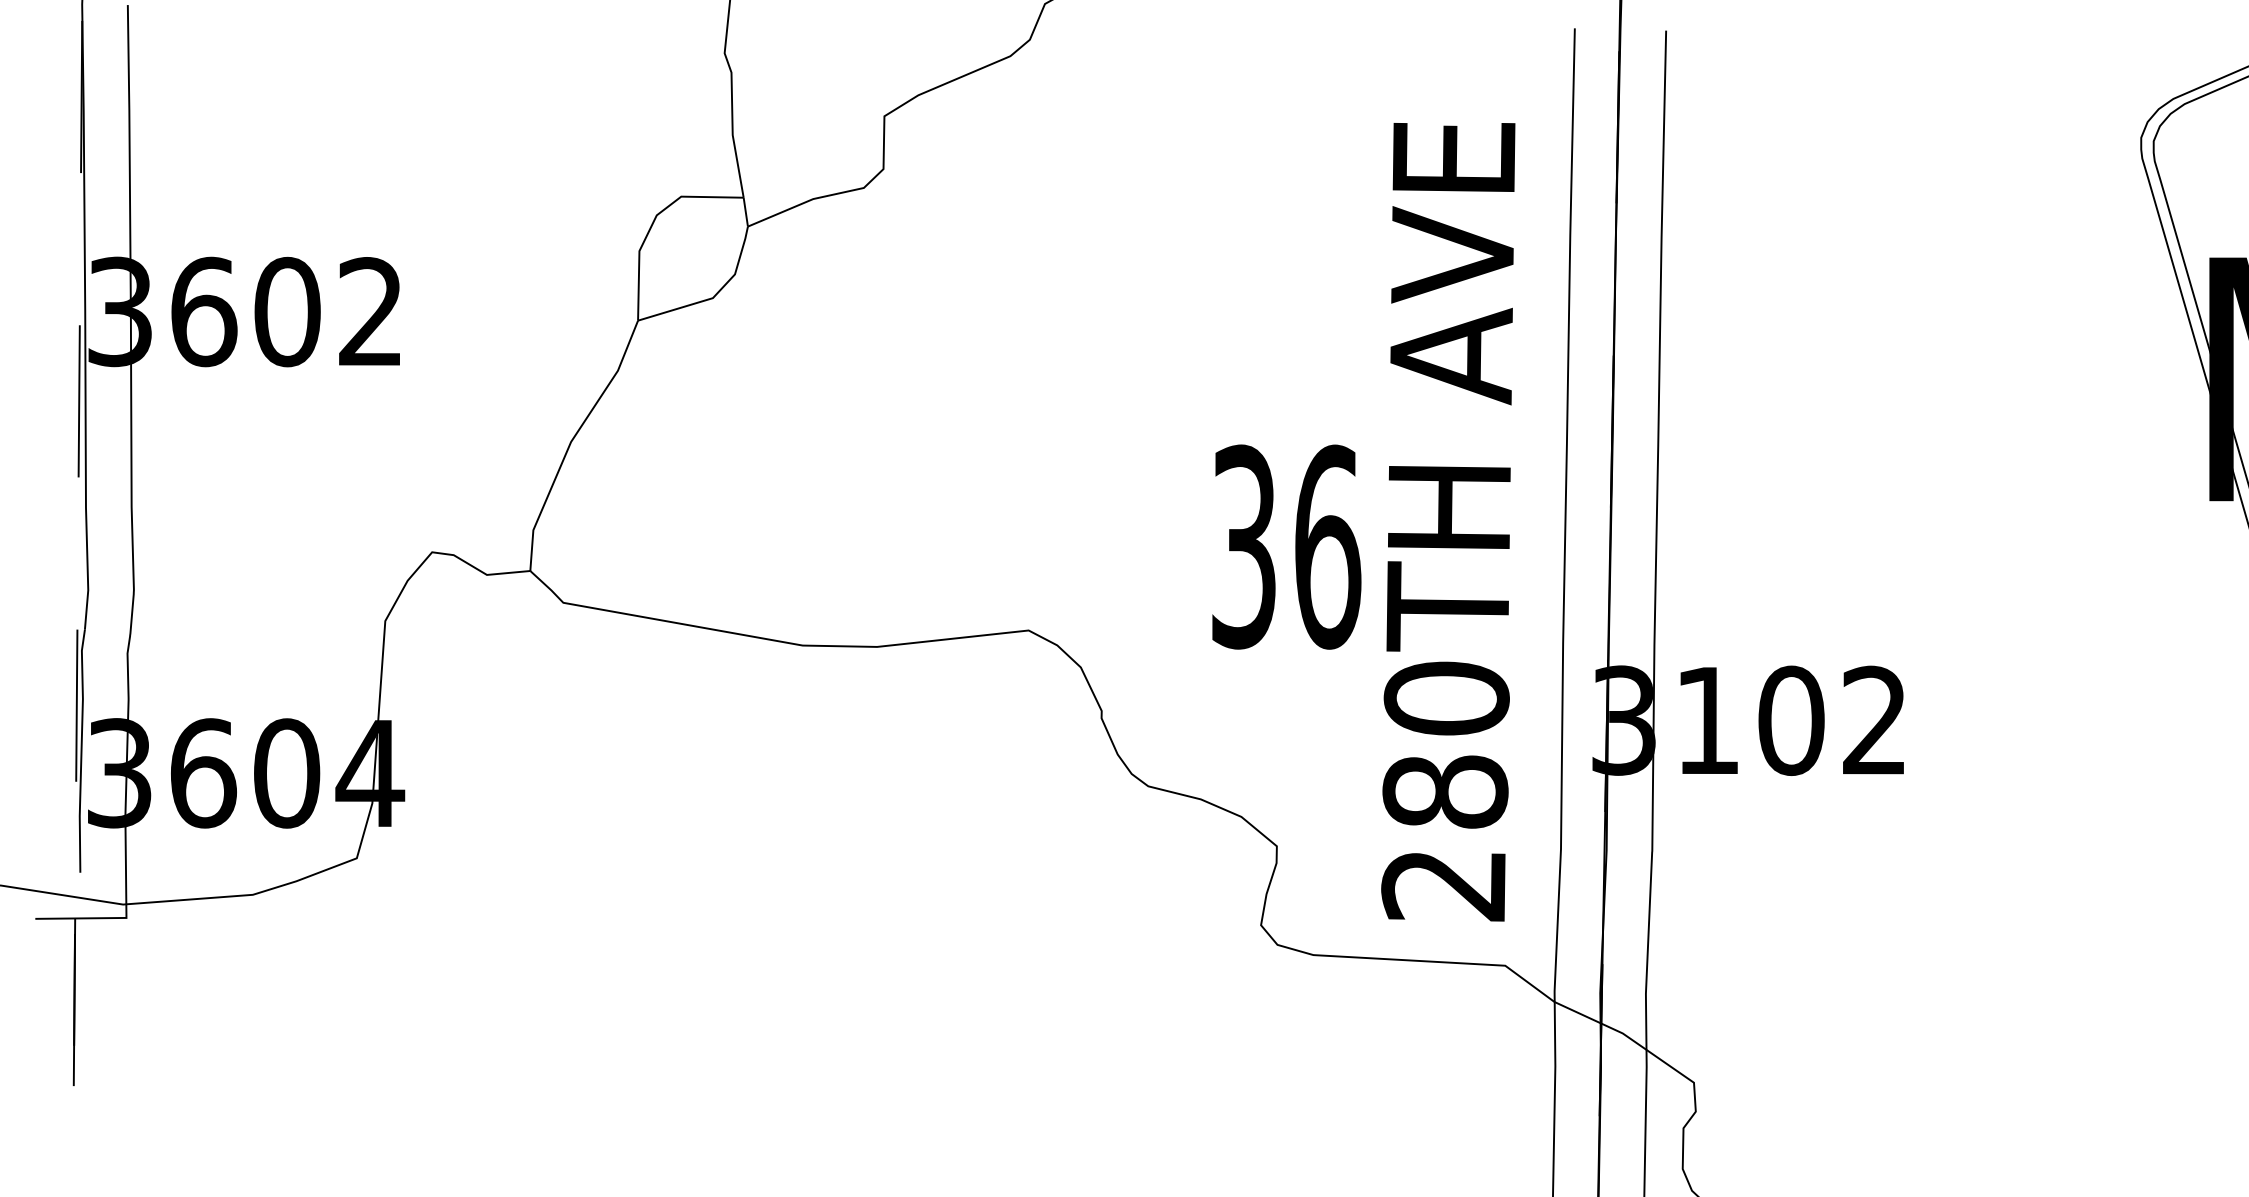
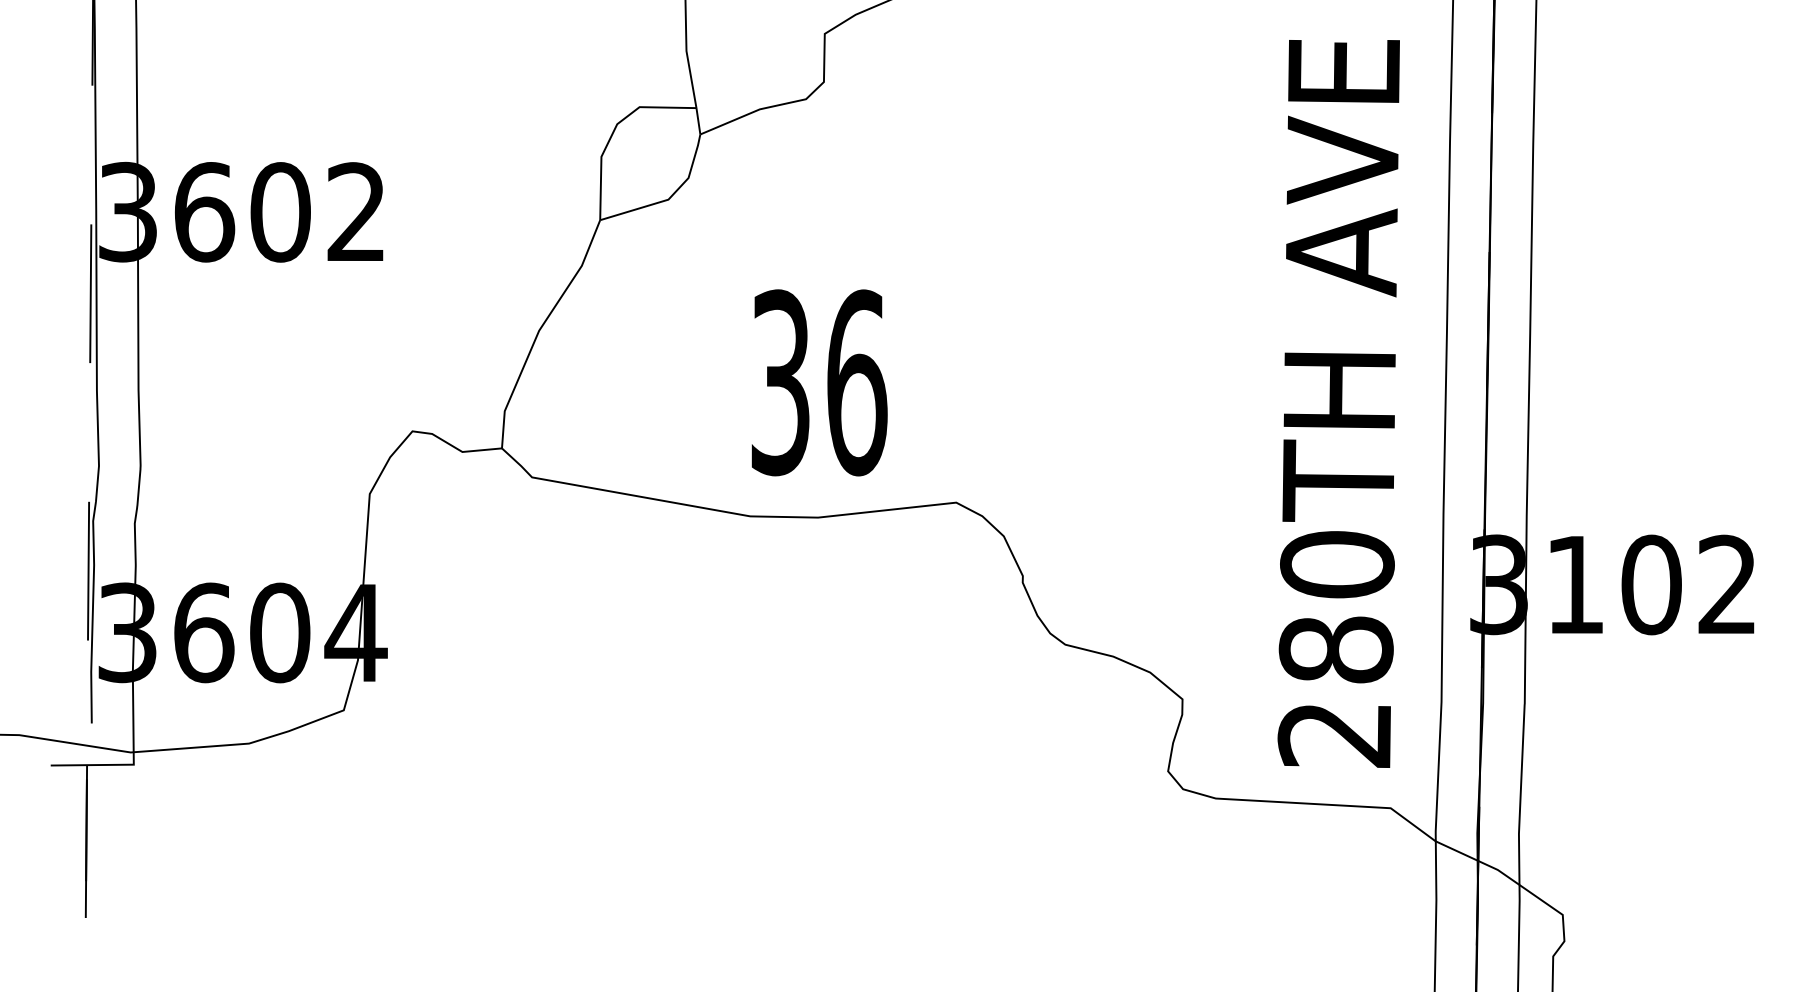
text: (1286, 546) -> (819, 382), moved

